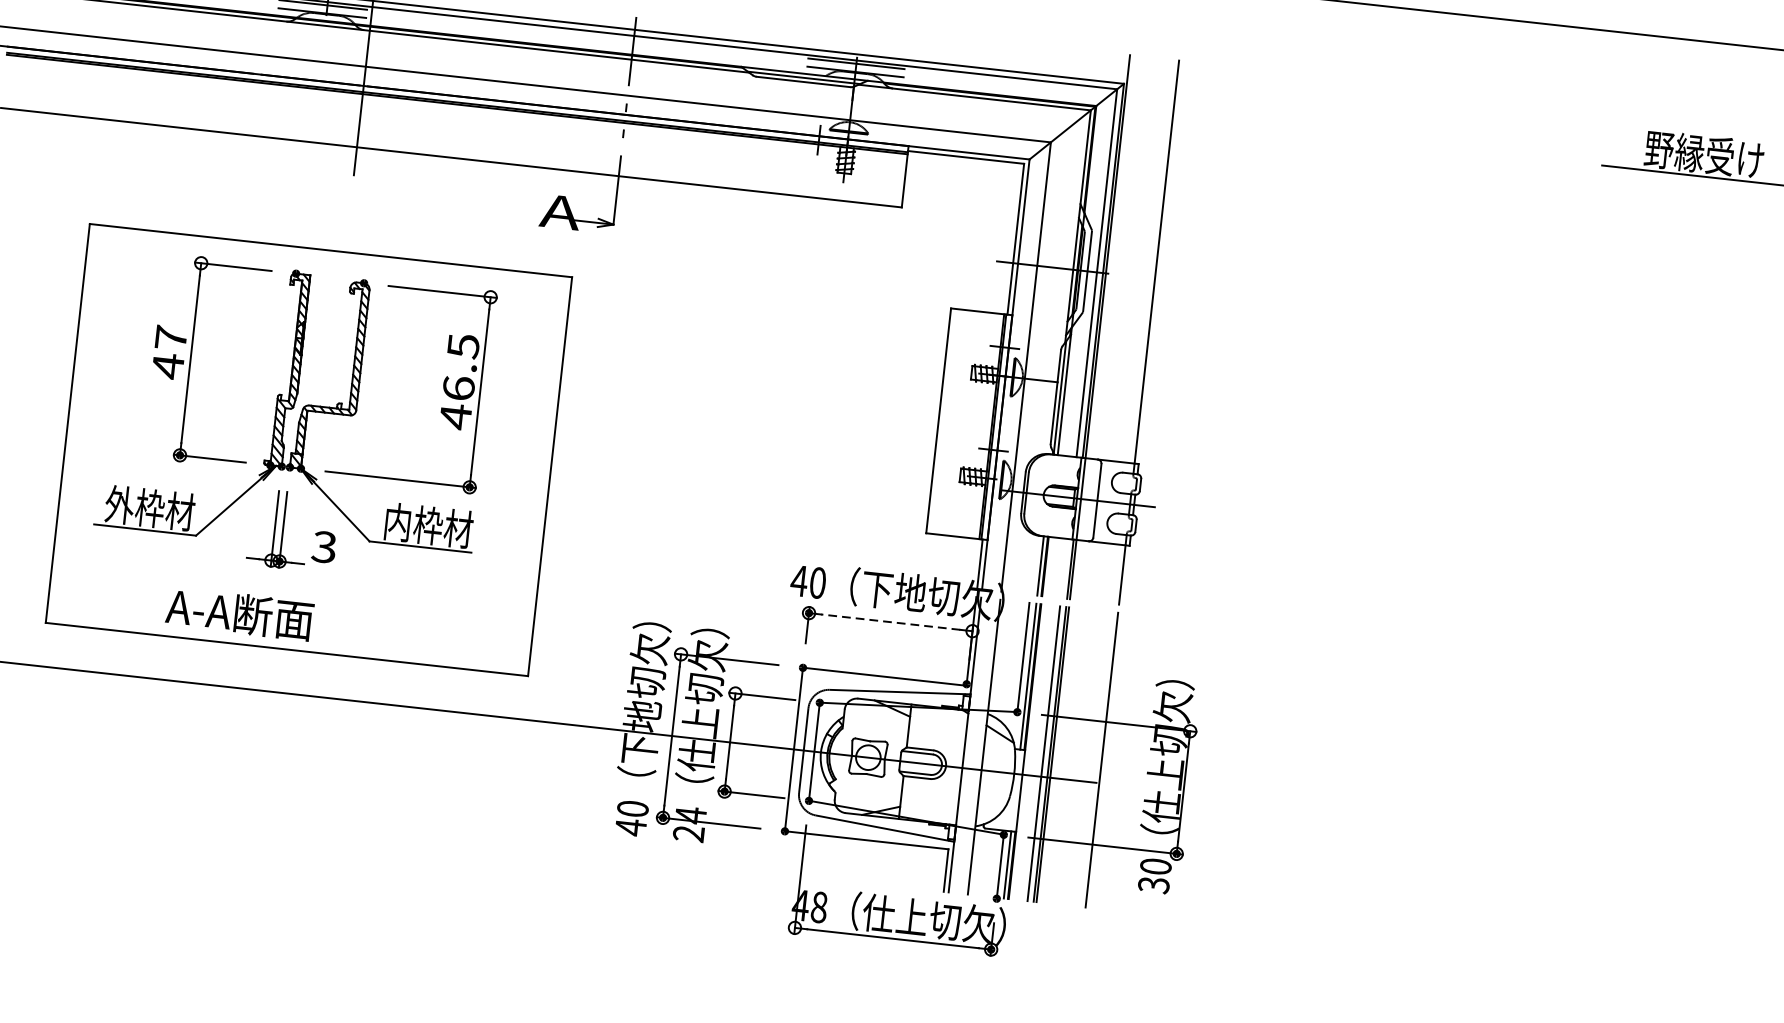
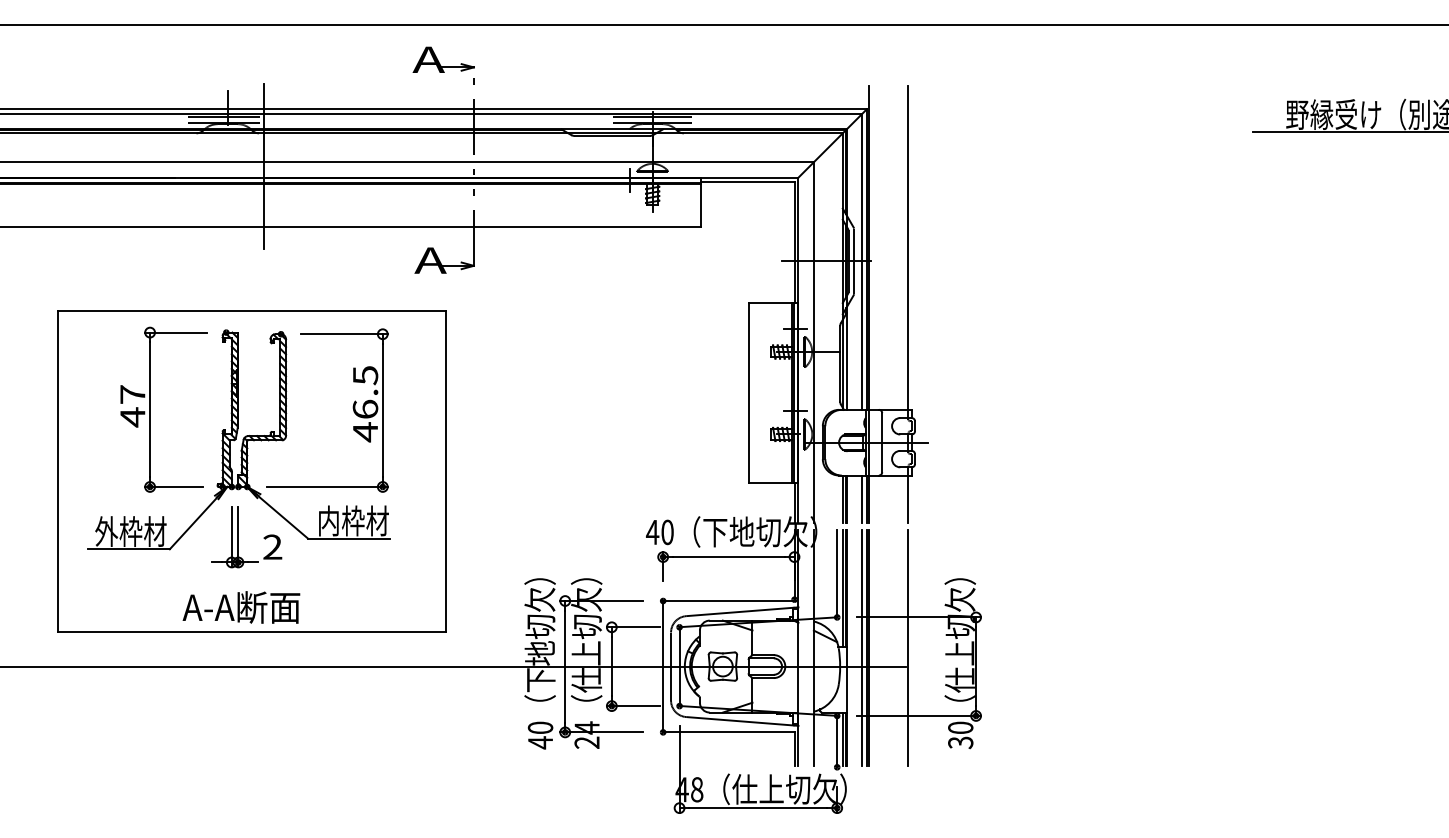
text: (324, 547) -> (272, 547), 3 -> 2
line: (1063, 568) -> (861, 499), added
text: (239, 613) -> (241, 607), moved
line: (890, 622) -> (728, 557), dashed -> solid

